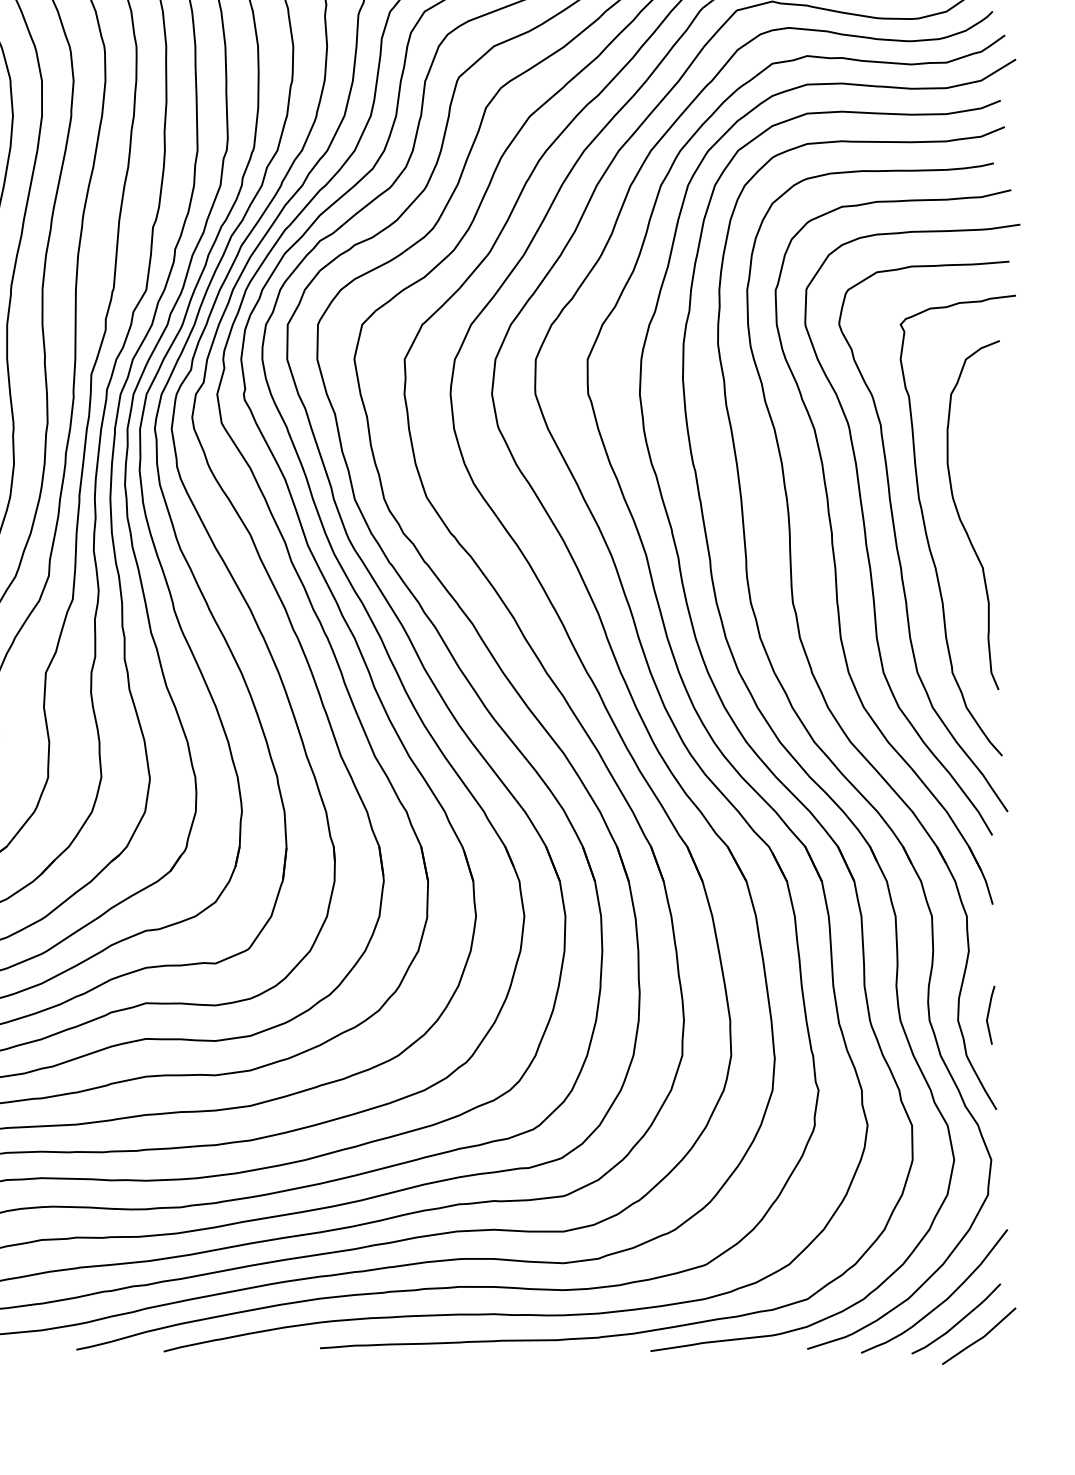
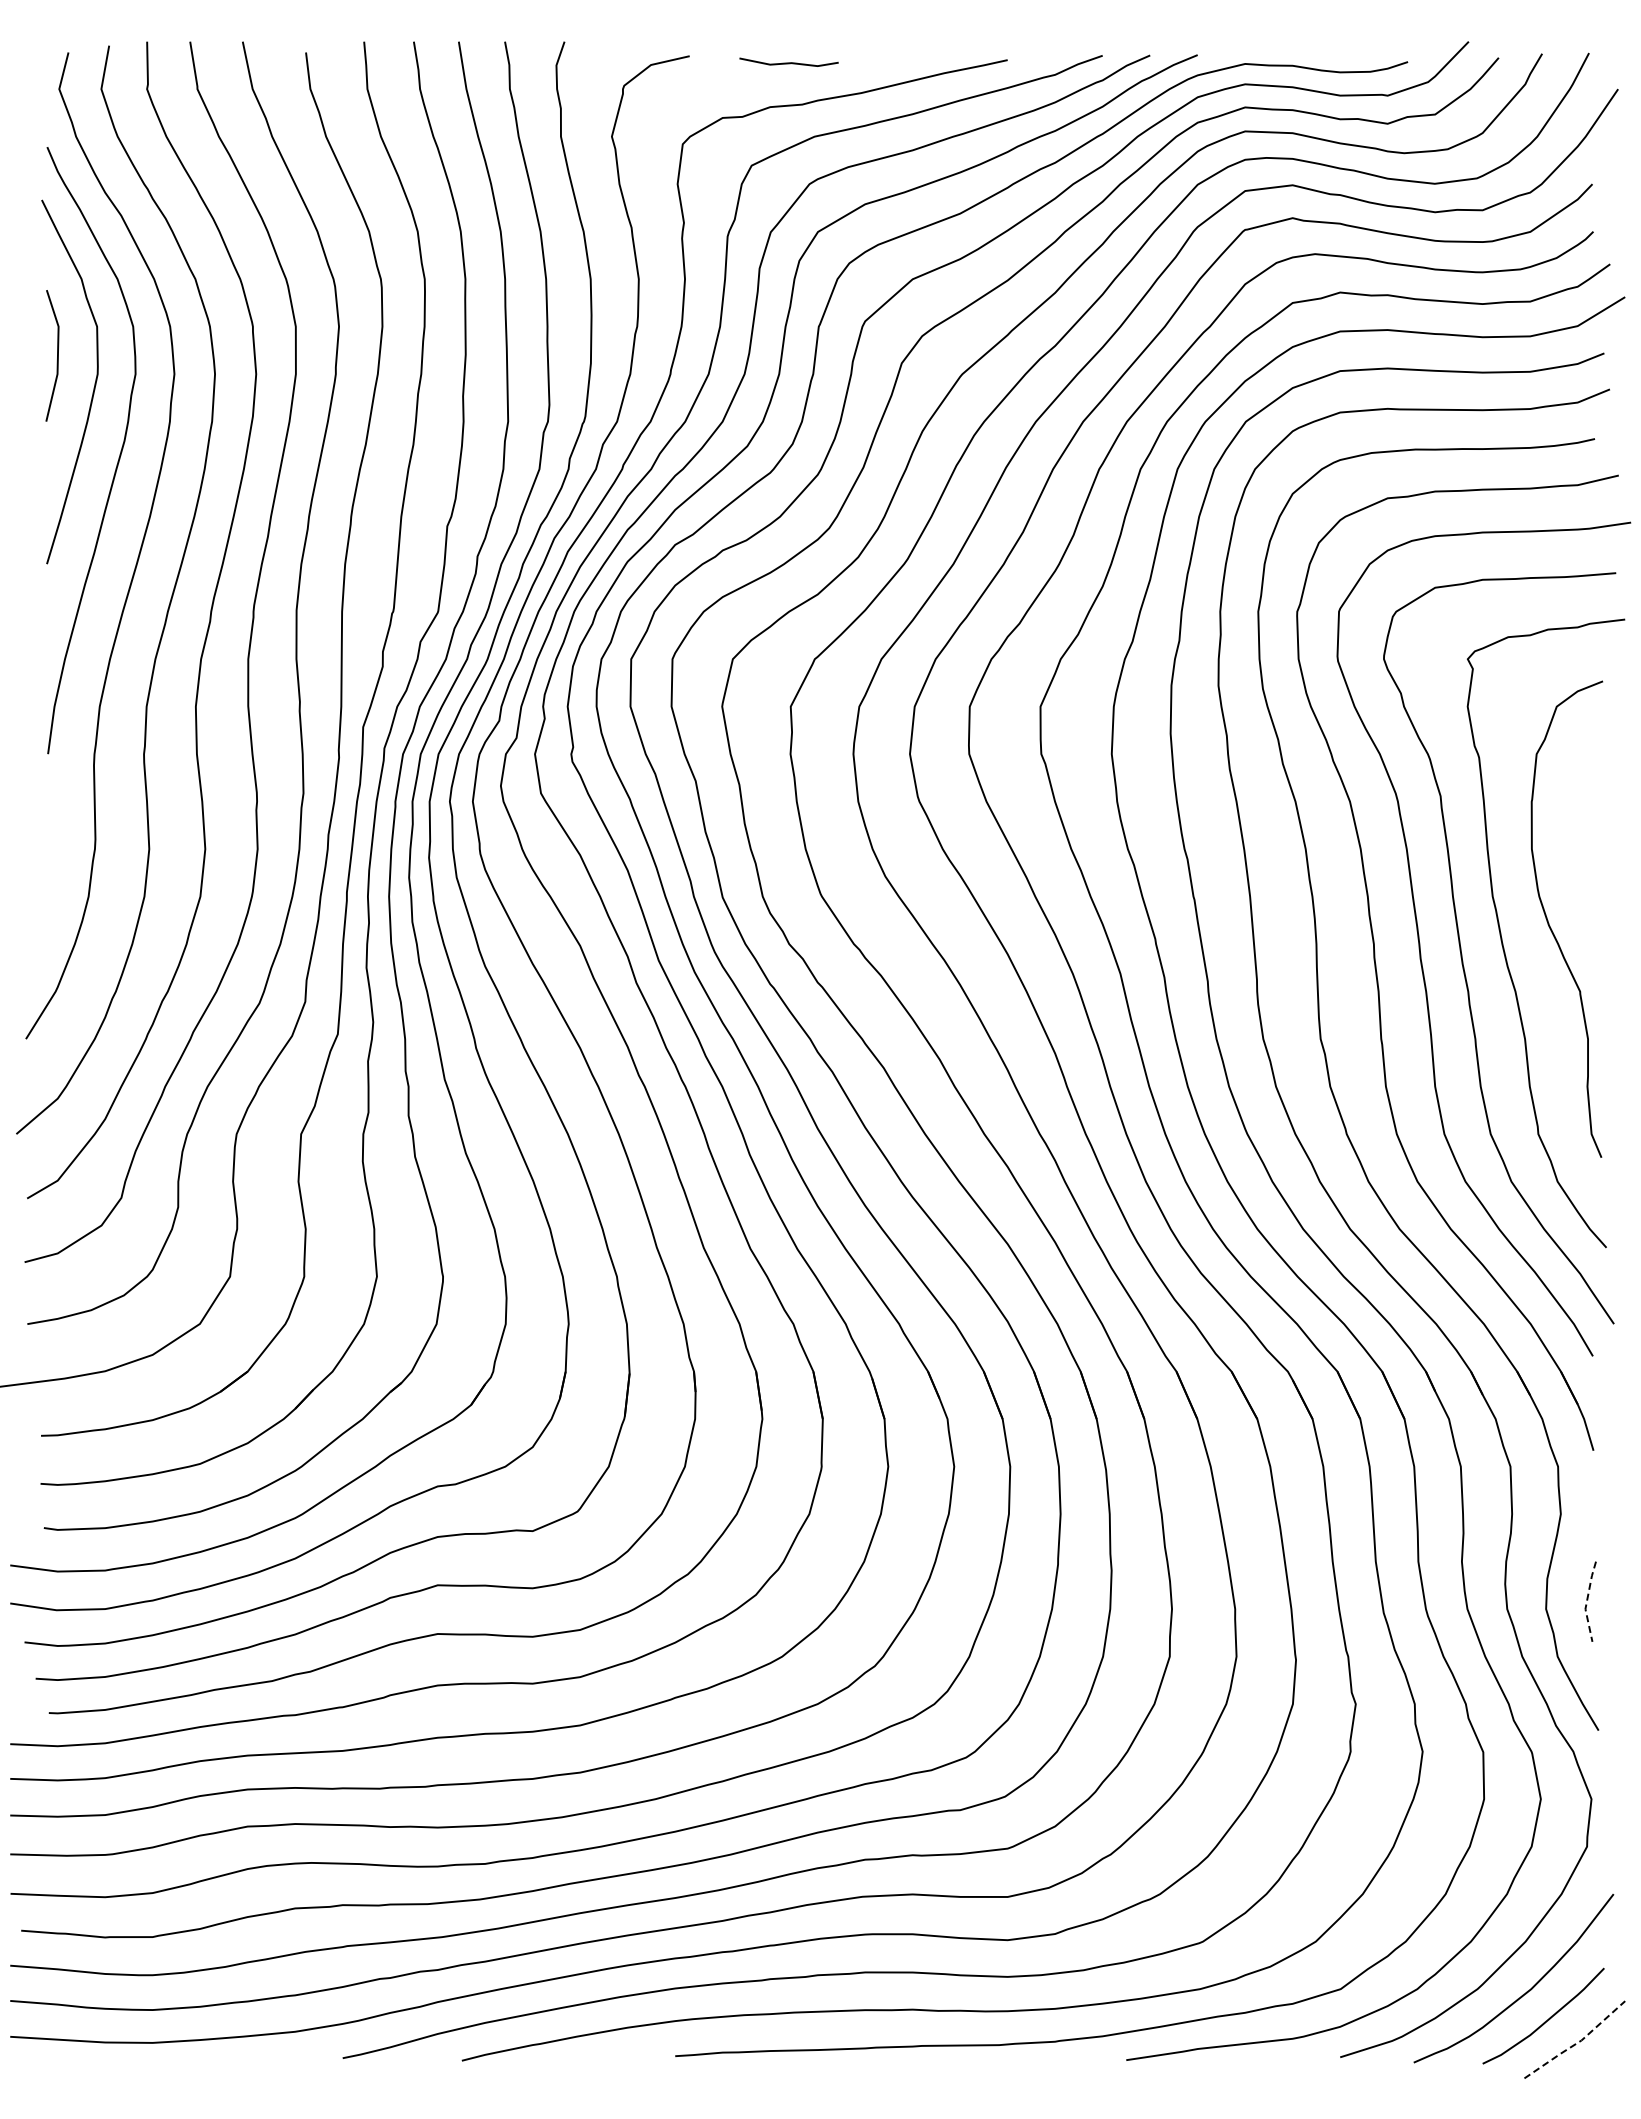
line: (987, 1015) -> (1586, 1602), solid -> dashed
line: (981, 1338) -> (1577, 2043), solid -> dashed

